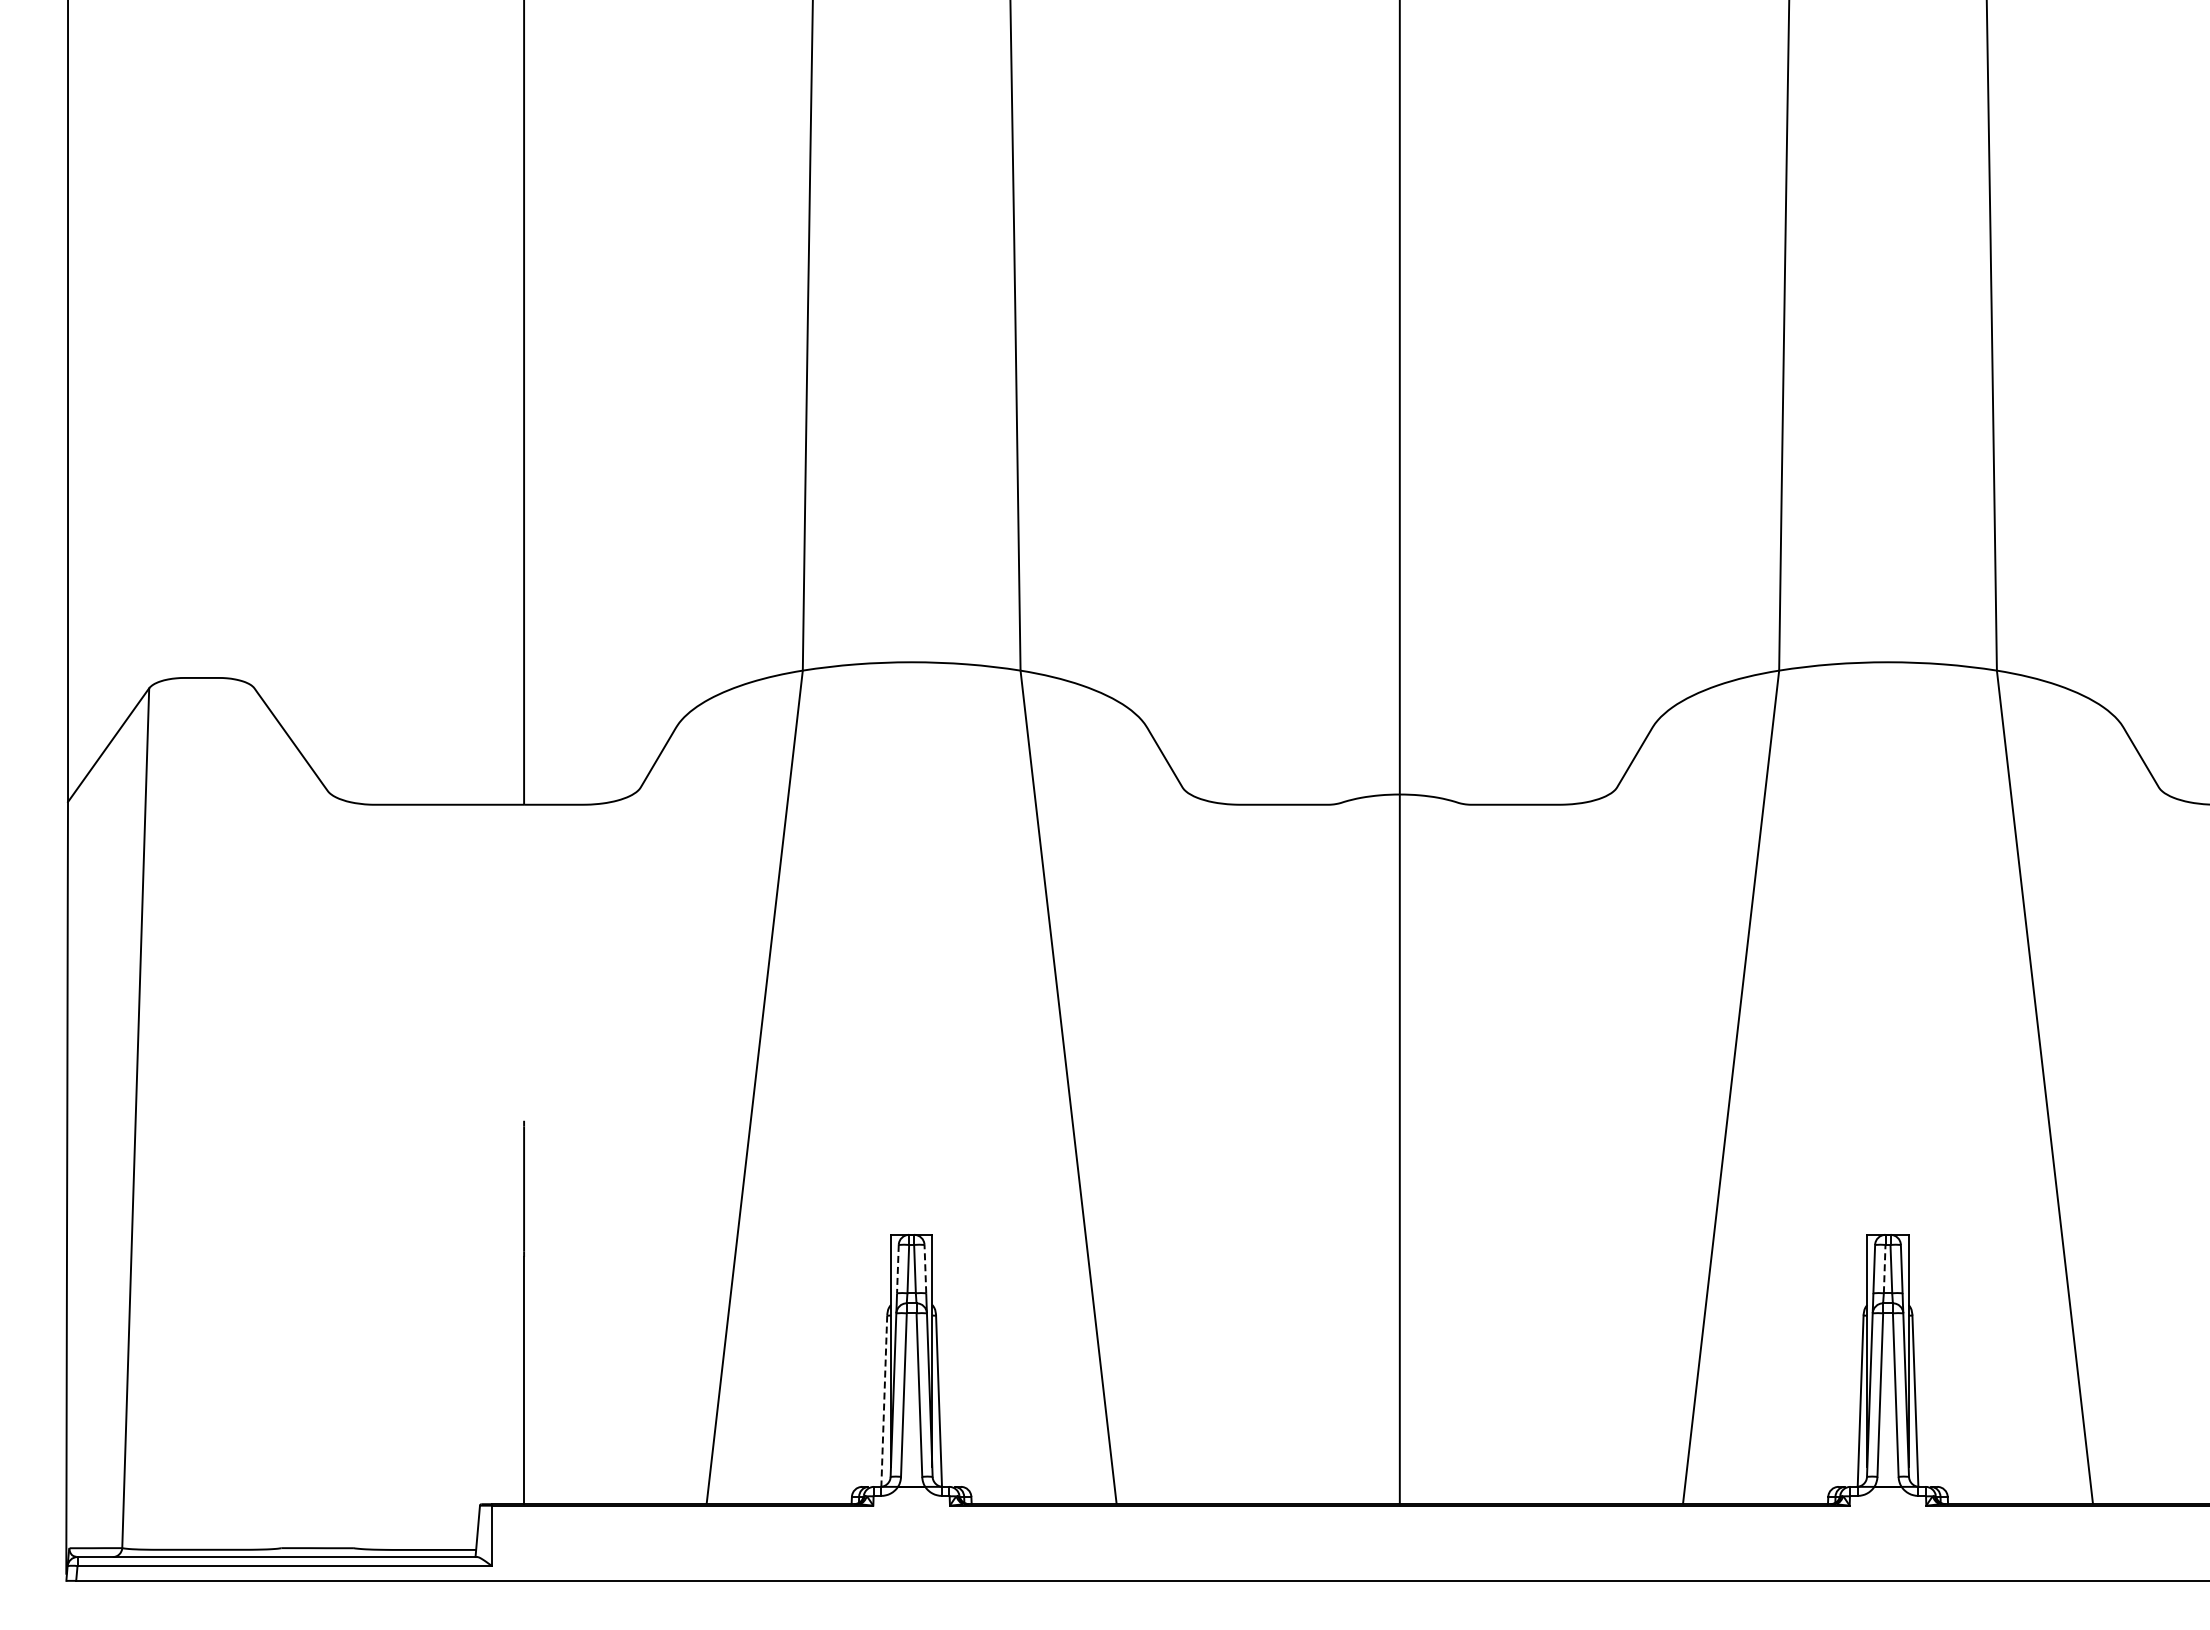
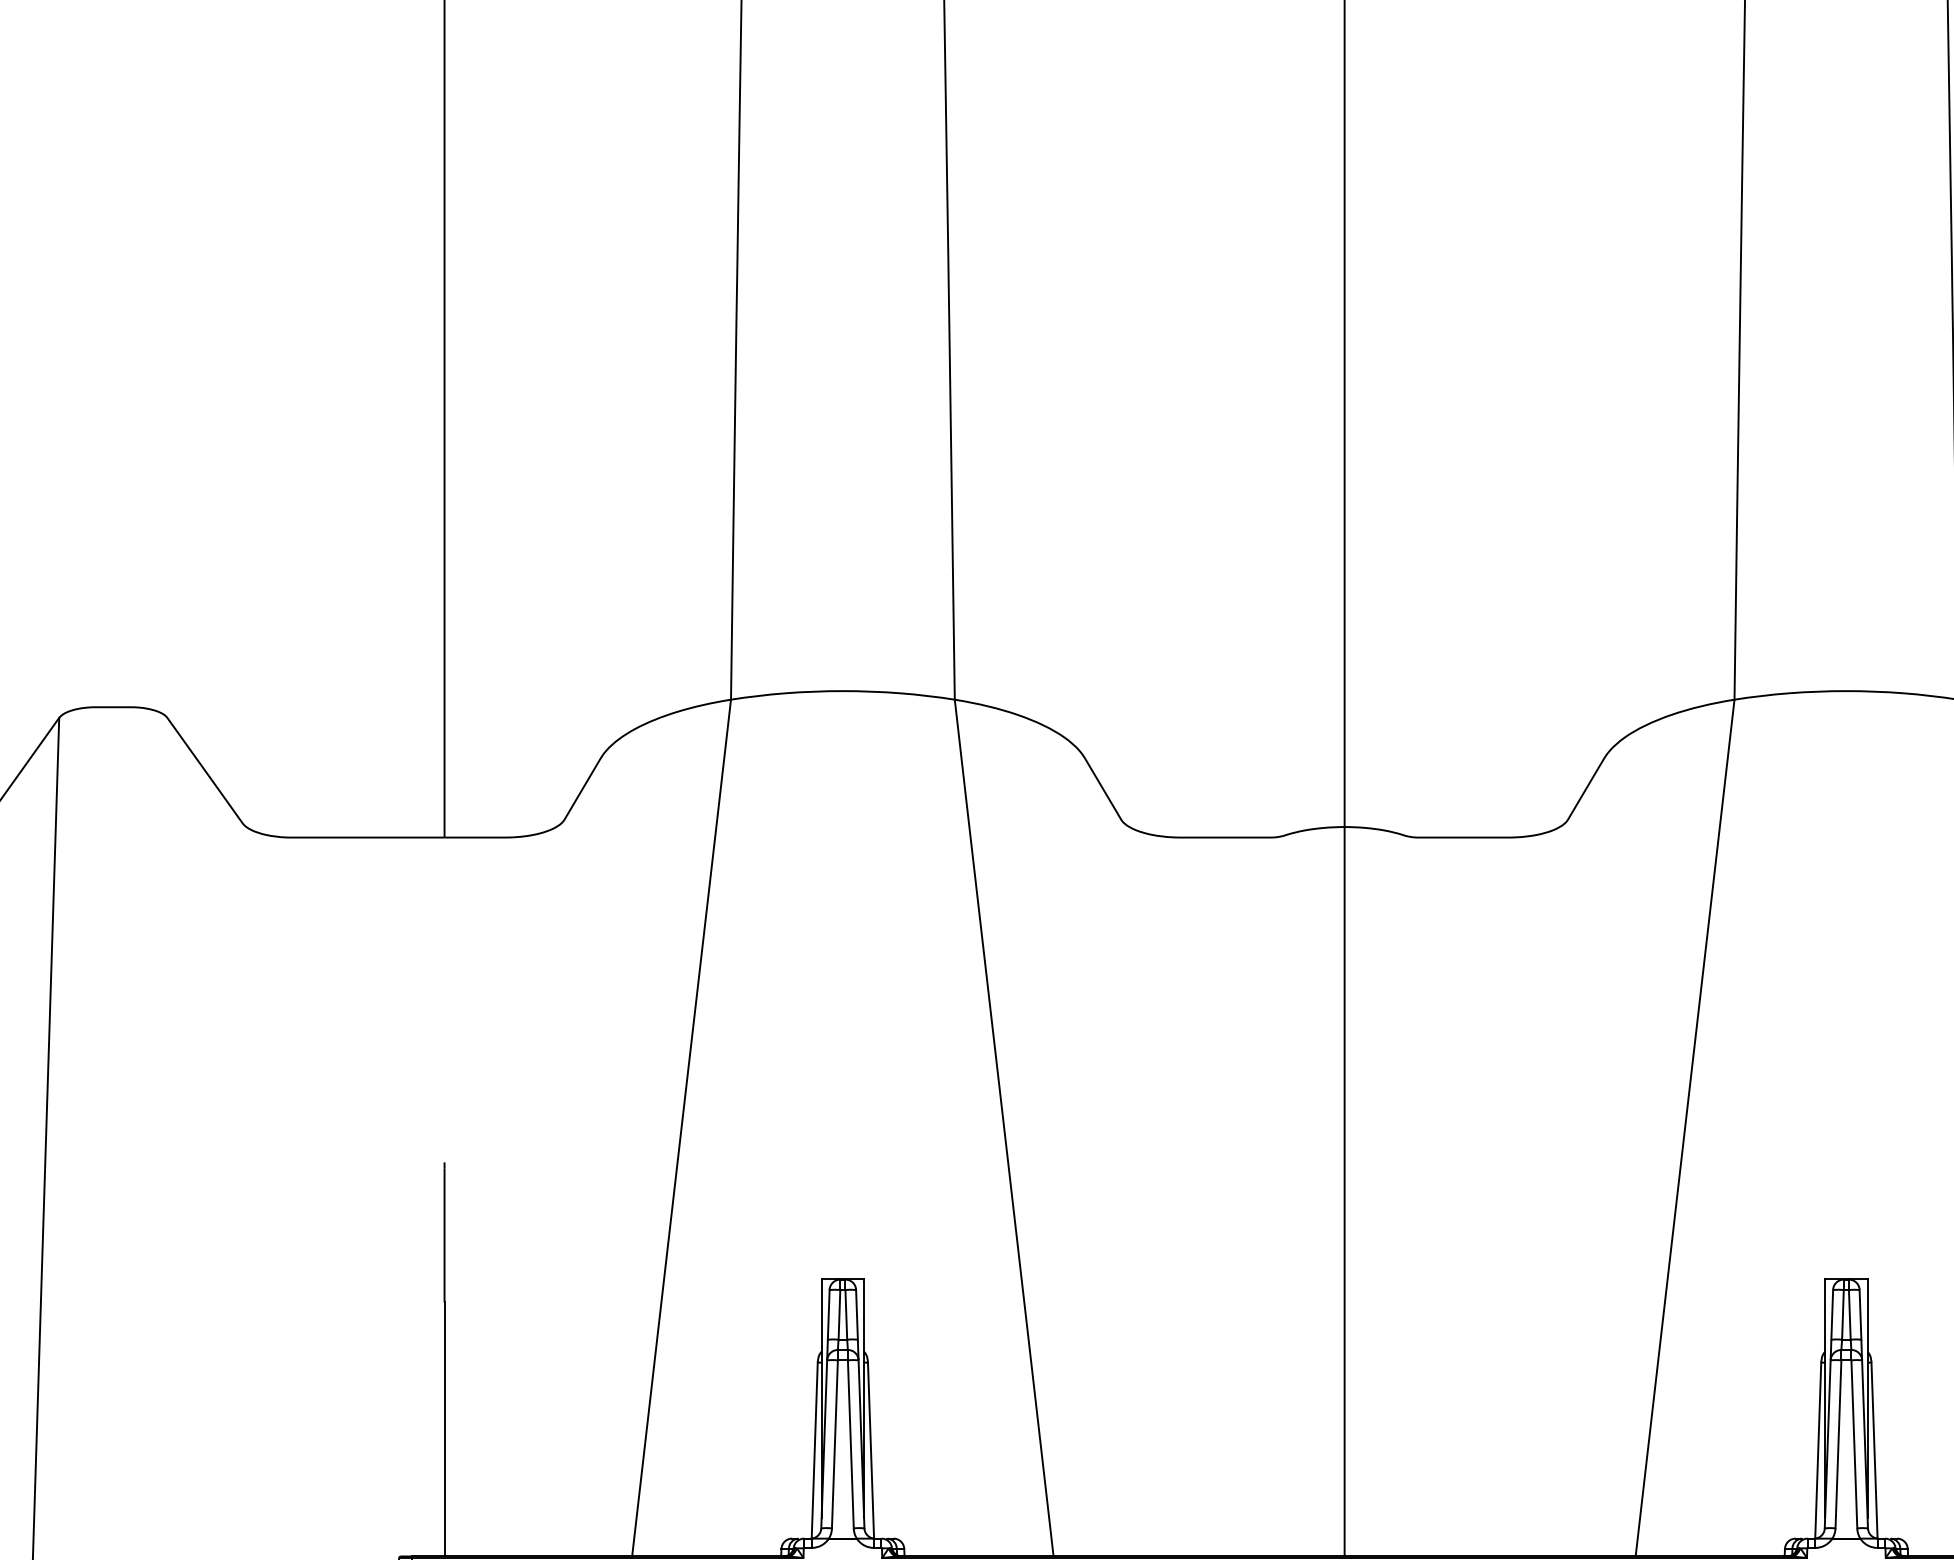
line: (925, 1268) -> (857, 1314), dashed -> solid
line: (1884, 1268) -> (1842, 1314), dashed -> solid
line: (897, 1269) -> (828, 1315), dashed -> solid
line: (884, 1401) -> (814, 1450), dashed -> solid

